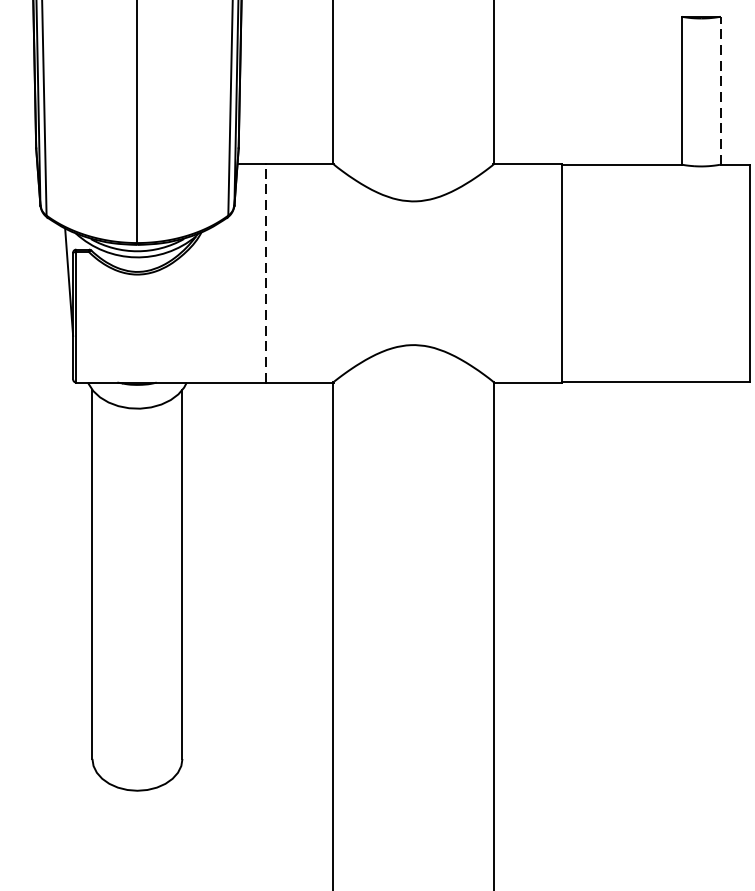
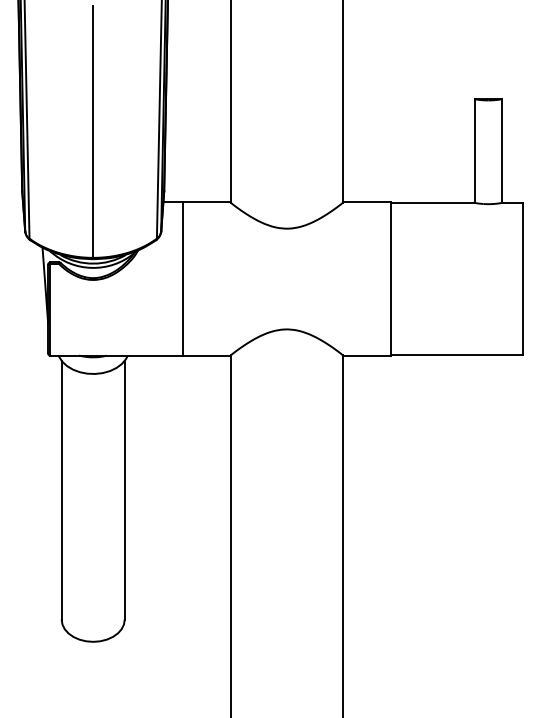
line: (719, 91) -> (501, 151), dashed -> solid
line: (266, 273) -> (183, 279), dashed -> solid

